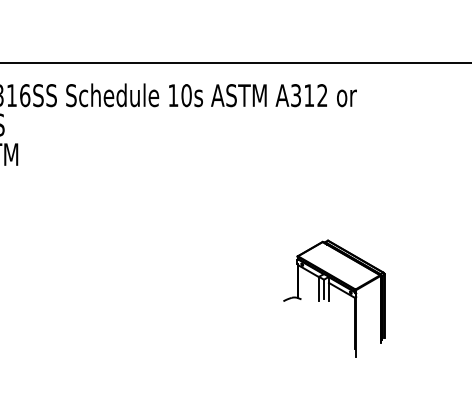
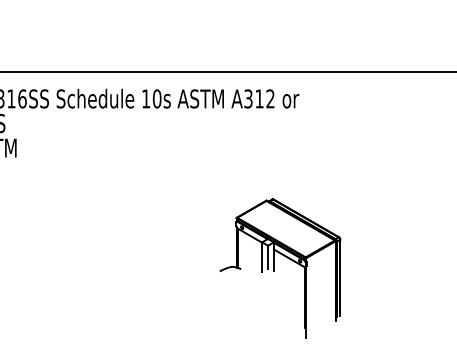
part: (334, 298) -> (280, 268), size x1.43

